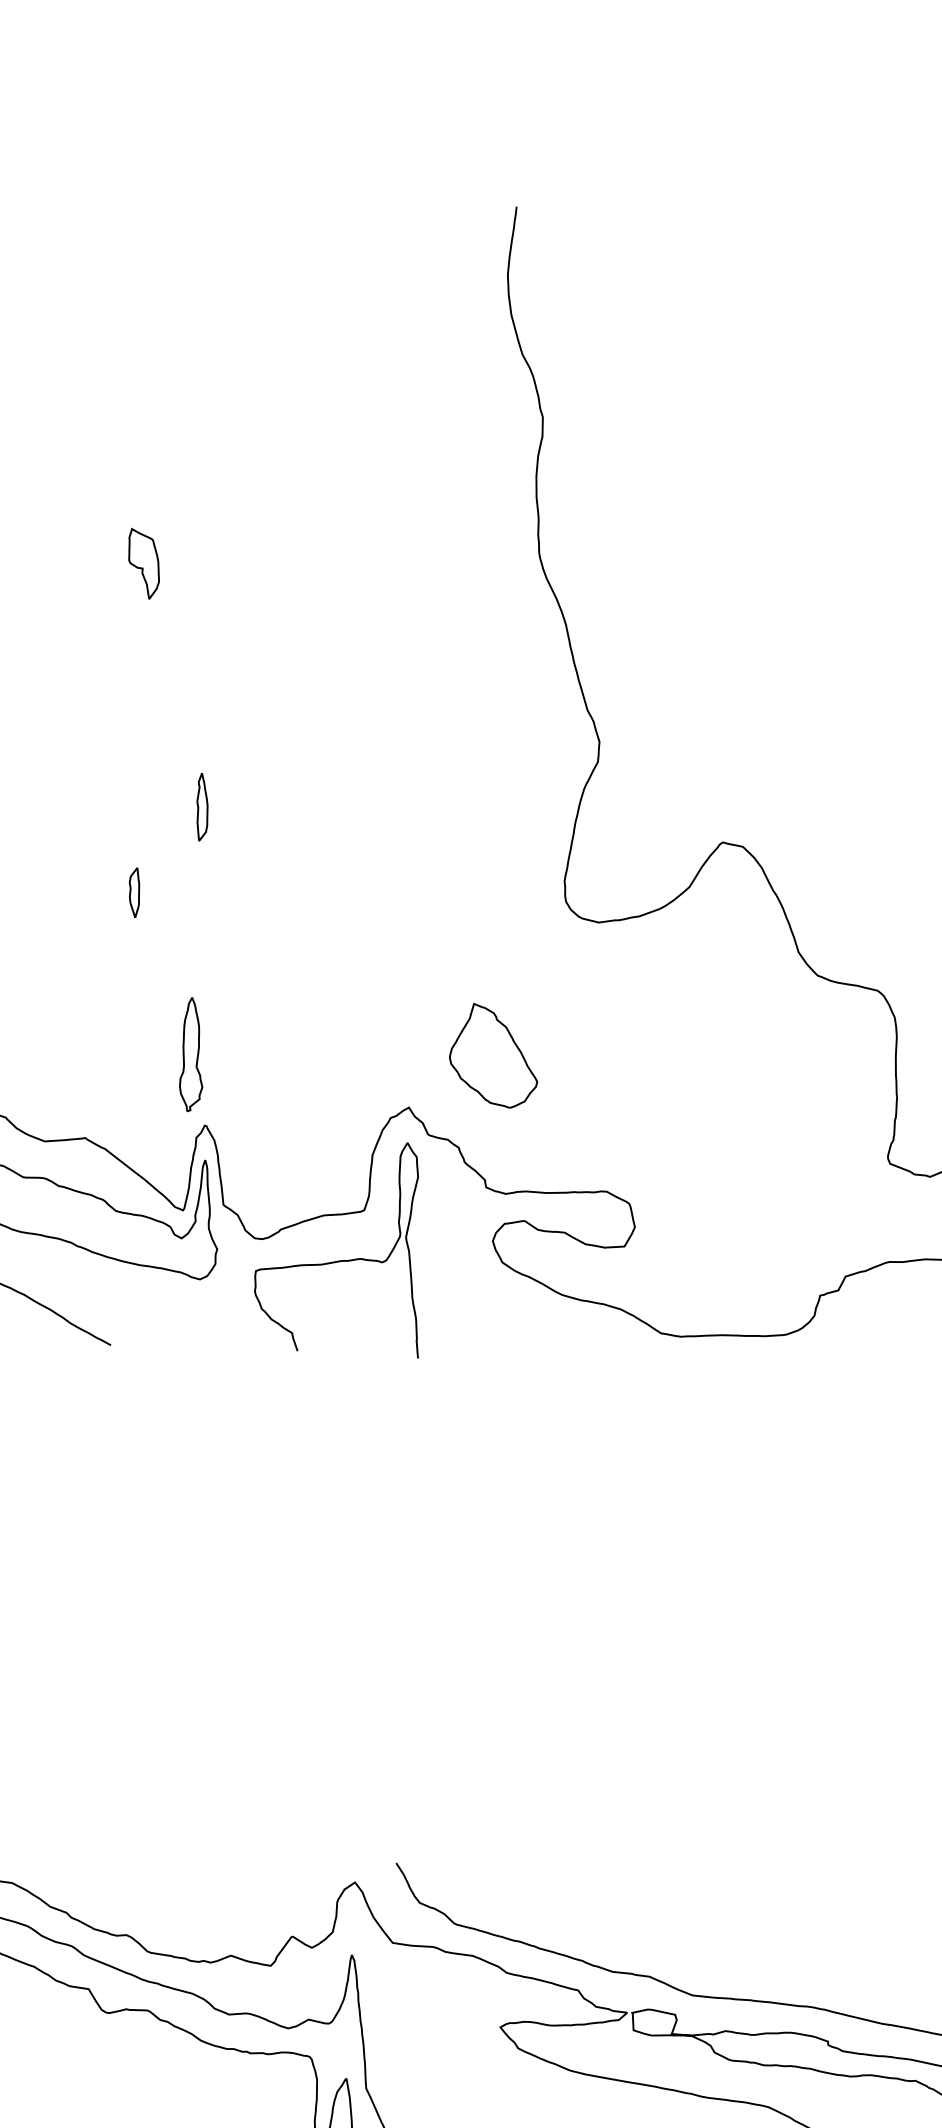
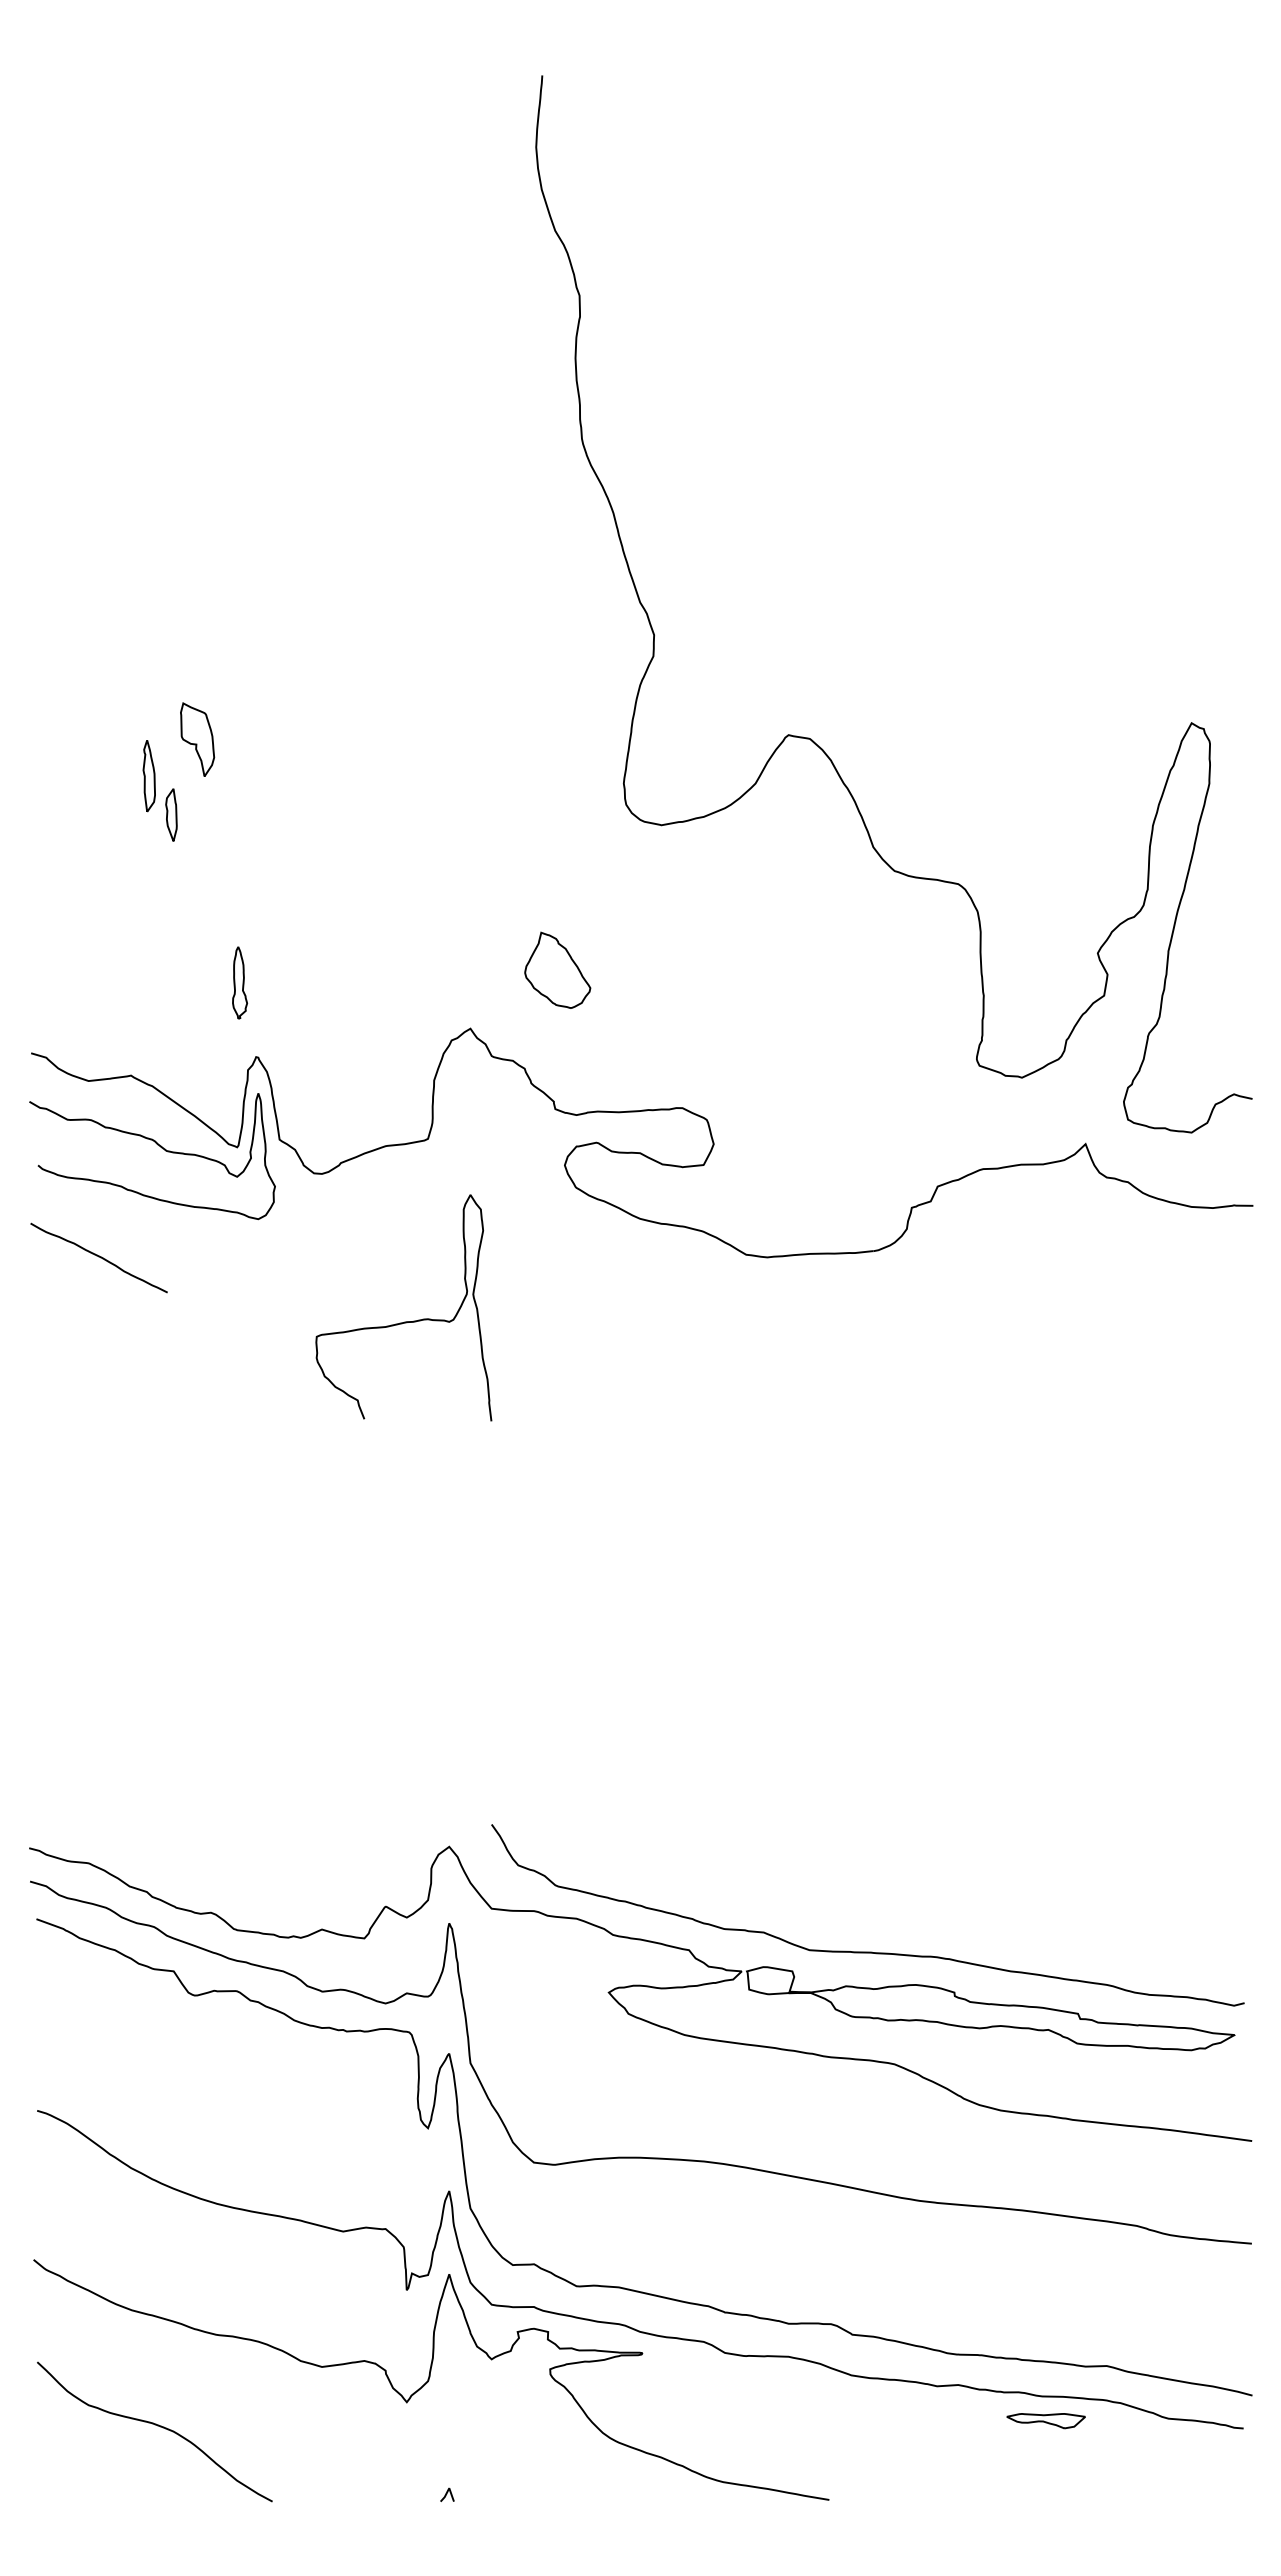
part: (144, 563) -> (197, 739), moved
part: (201, 807) -> (148, 776), moved
part: (191, 1054) -> (239, 982), size x0.6
part: (493, 1056) -> (557, 970), size x0.7
curve: (339, 1260) -> (404, 1321), moved

